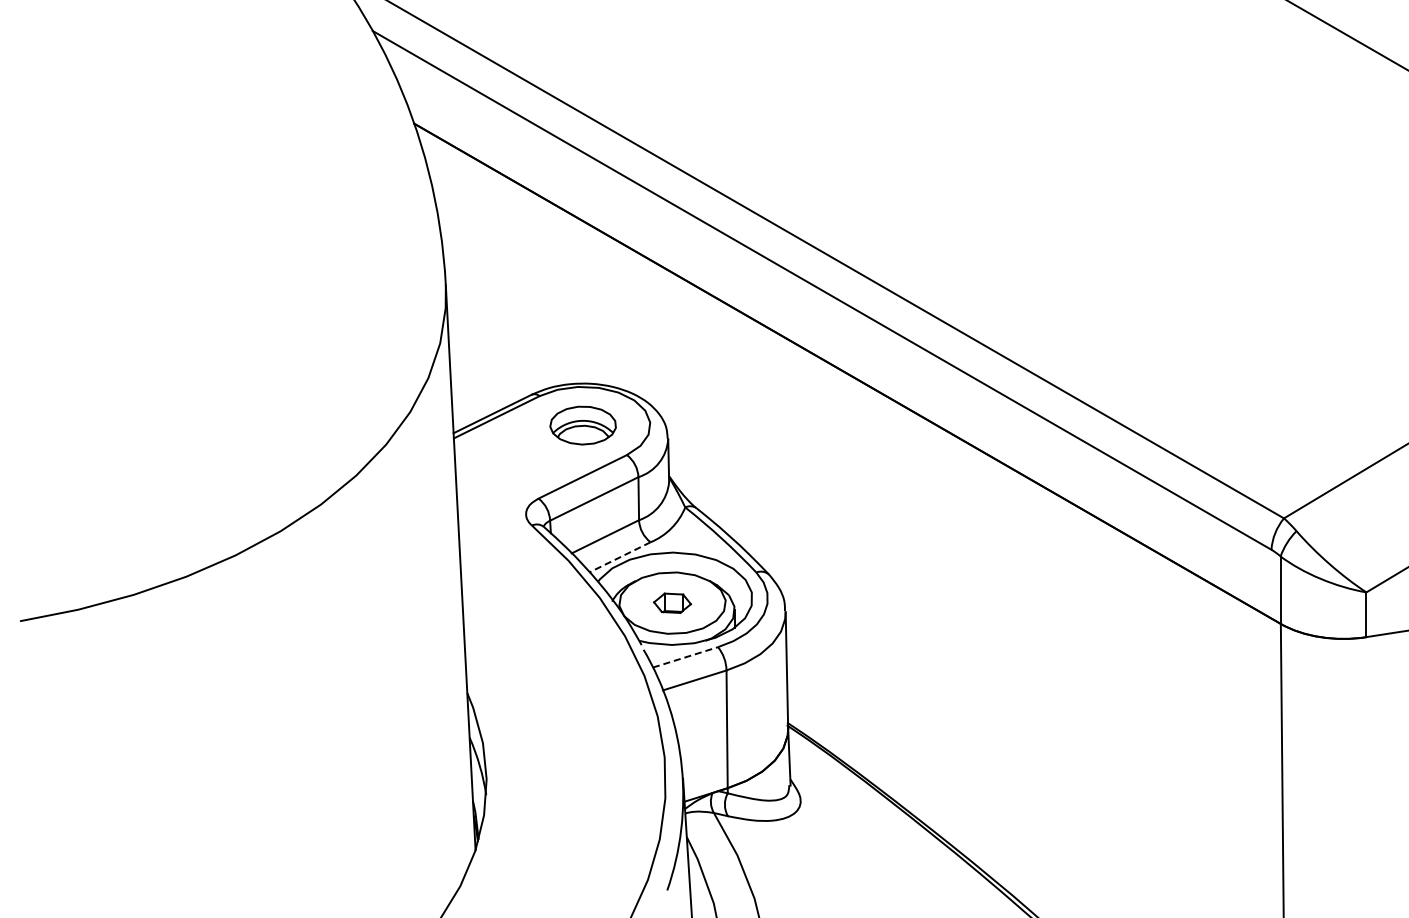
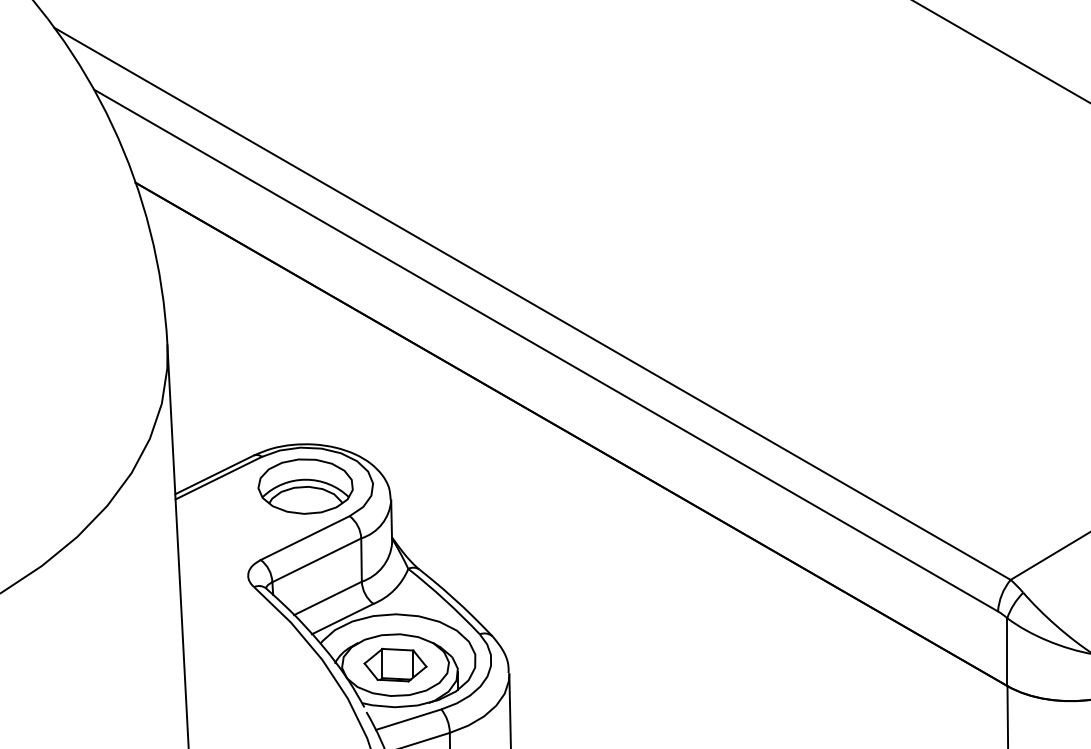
part: (582, 425) -> (304, 486), size x1.43
line: (619, 557) -> (342, 619), dashed -> solid
part: (672, 603) -> (395, 665), size x1.67
line: (685, 657) -> (408, 719), dashed -> solid

